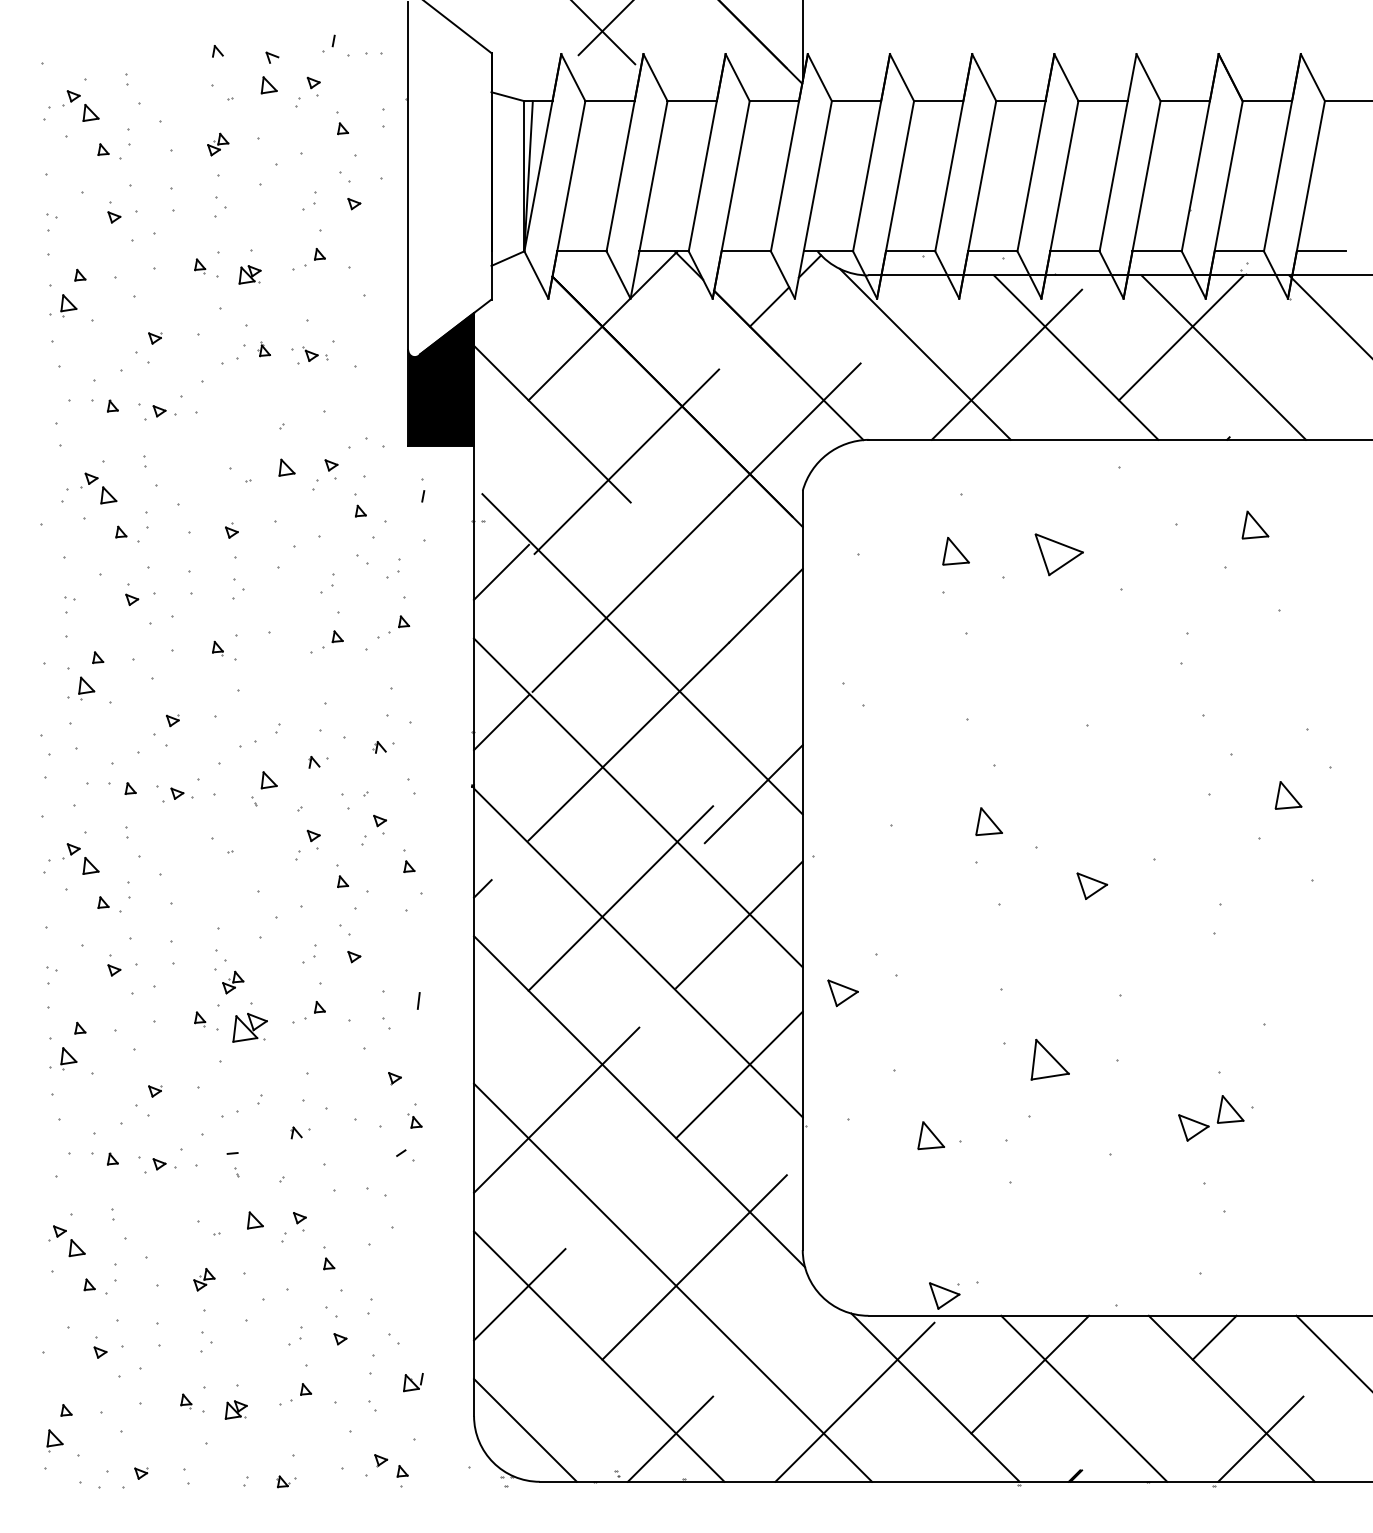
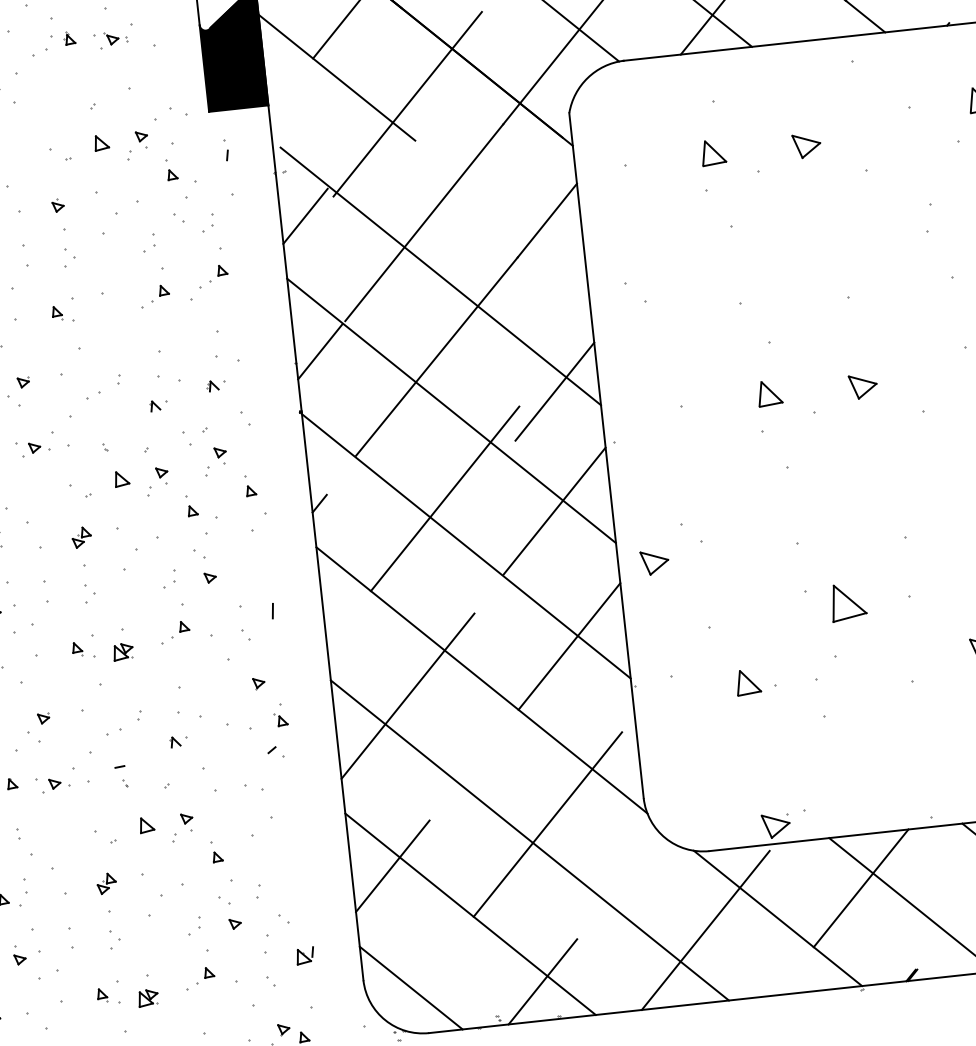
part: (1058, 554) -> (806, 145), size x0.62
part: (268, 780) -> (121, 479), moved
part: (1092, 885) -> (863, 385), moved
part: (233, 982) -> (82, 537), moved
part: (249, 1027) -> (122, 651), size x0.62

